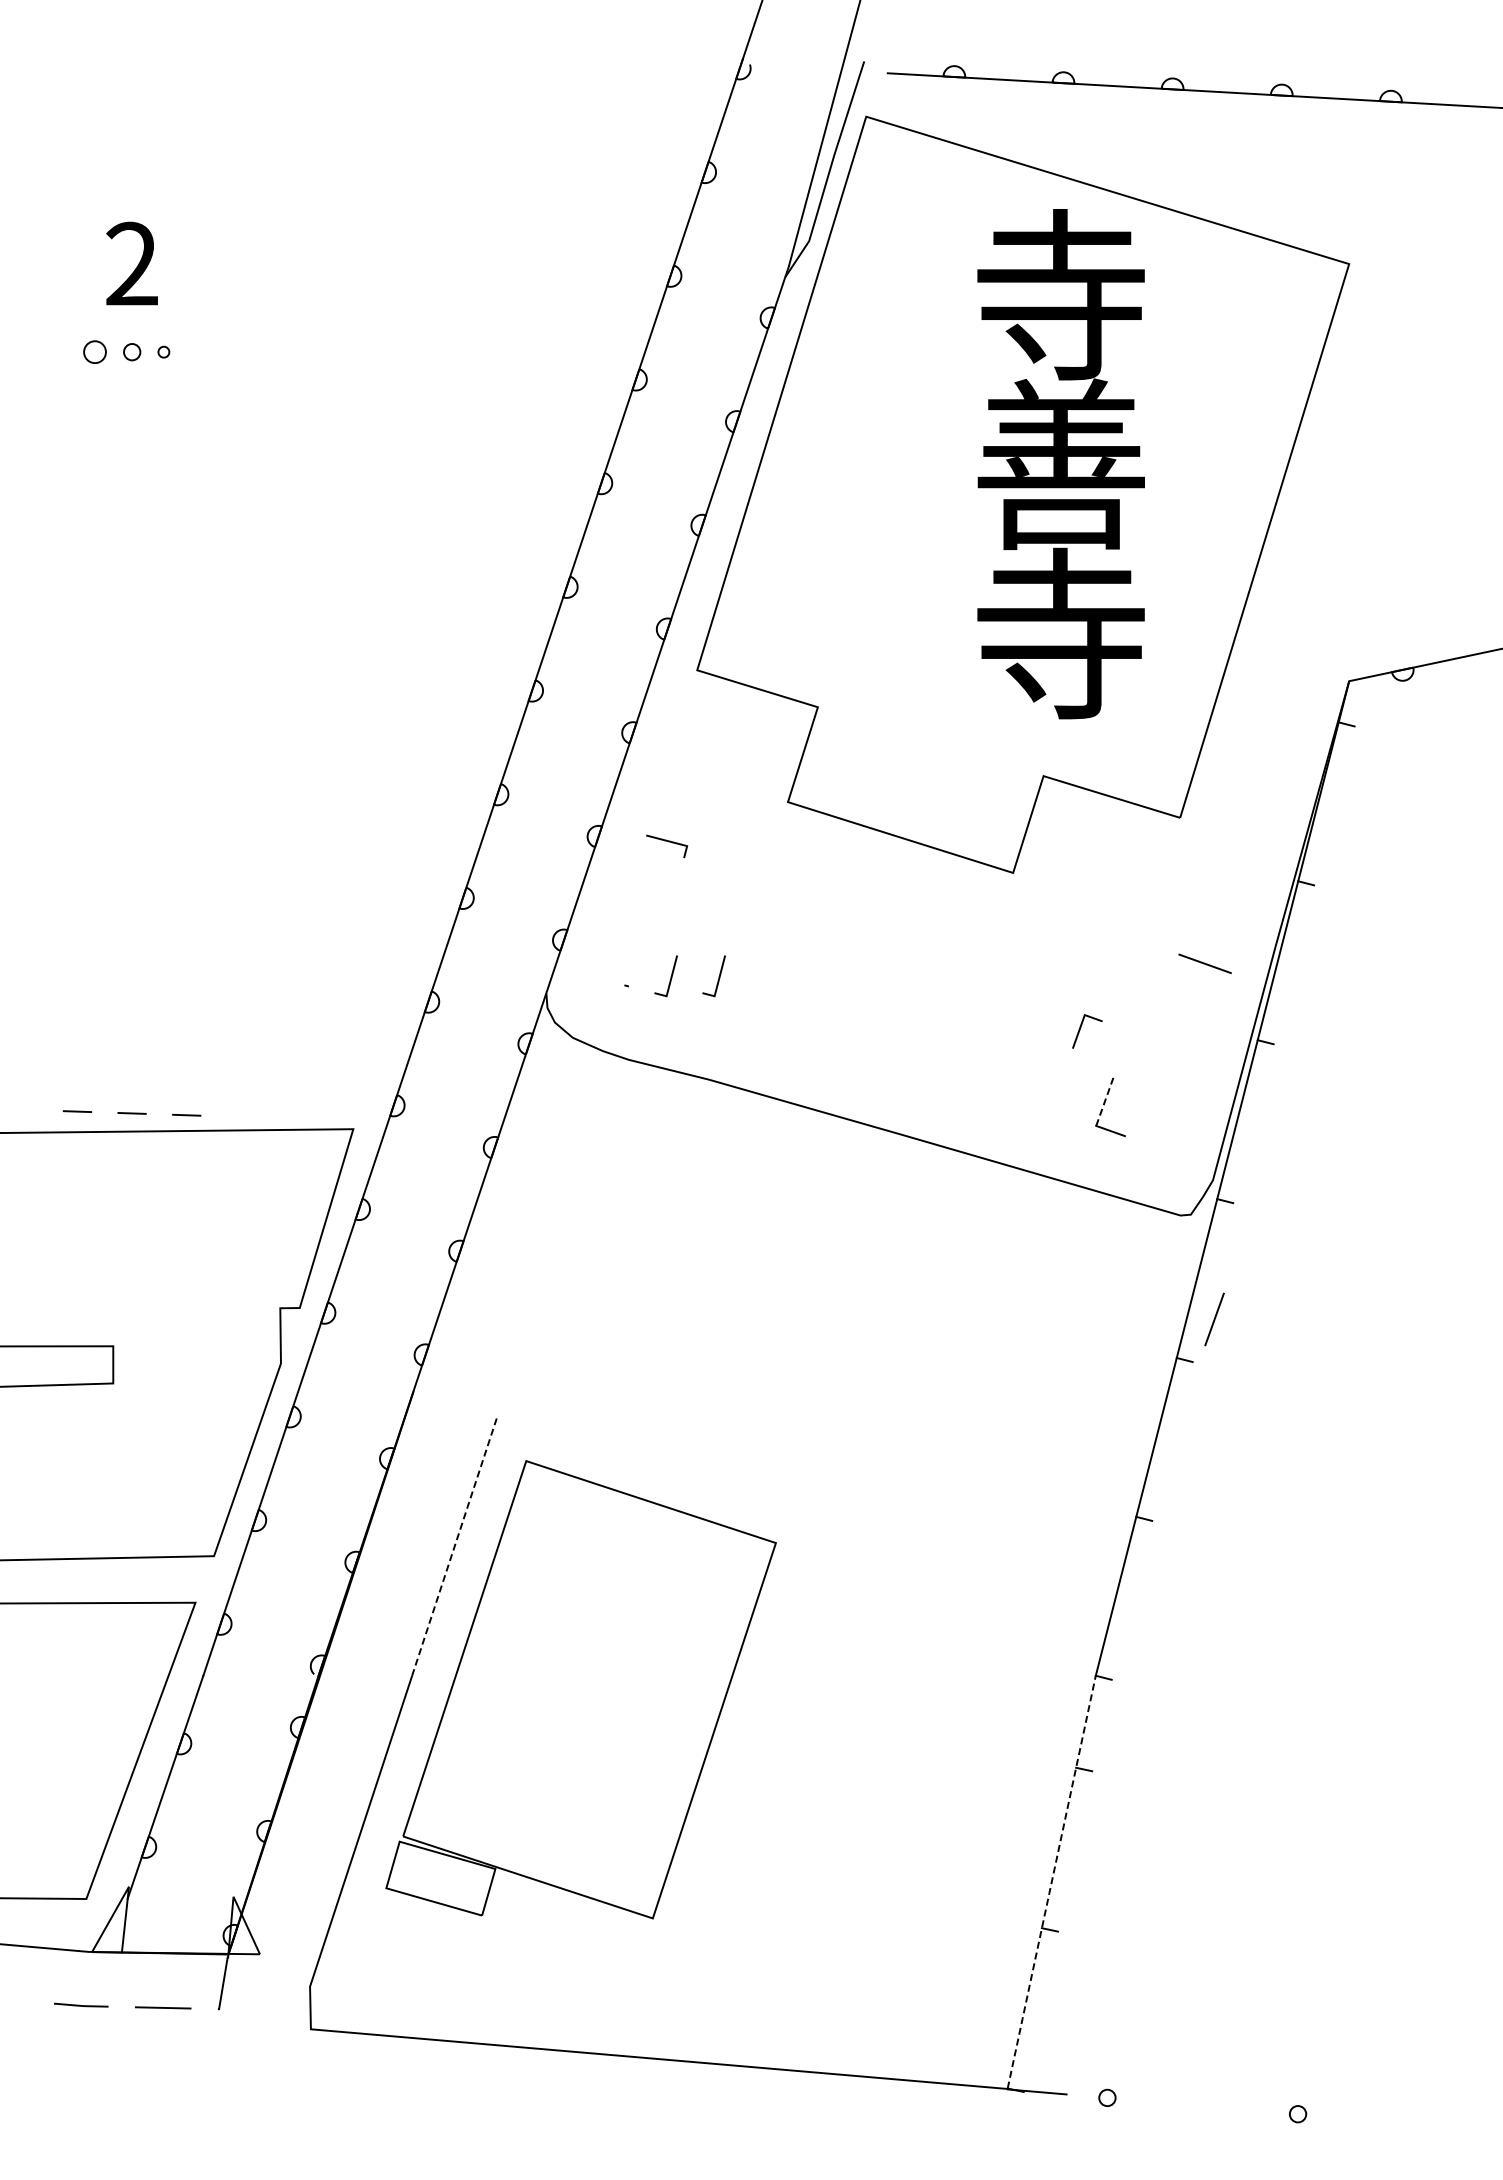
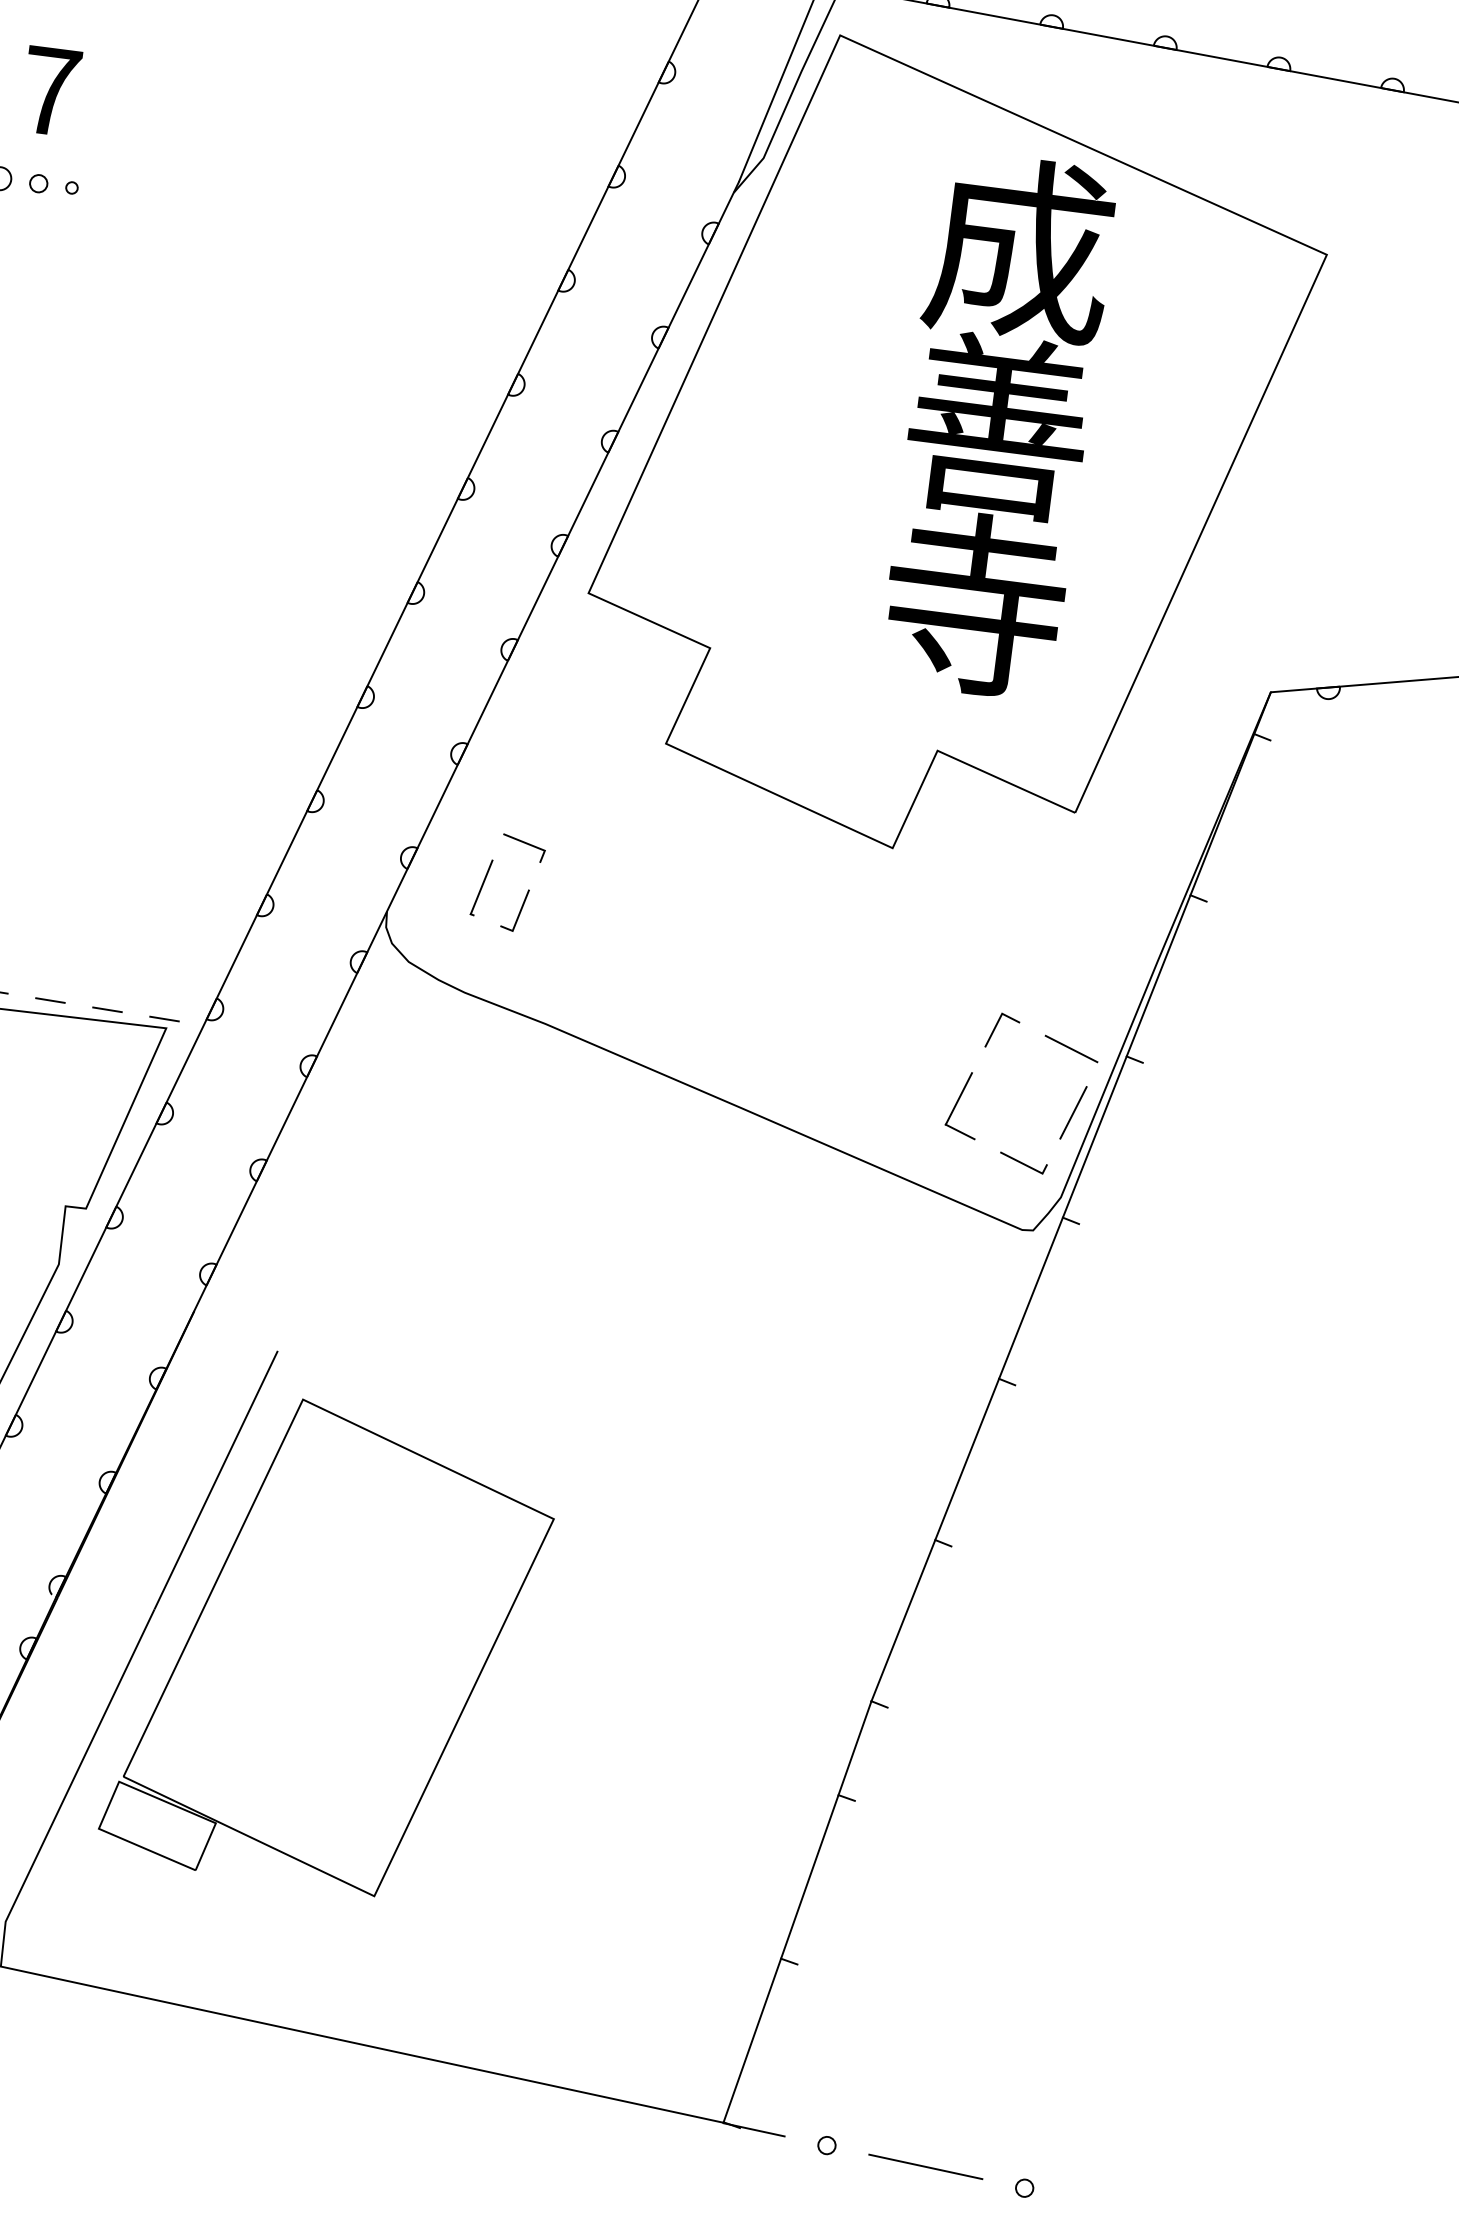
text: (132, 263) -> (50, 90), 2 -> 7
text: (1060, 295) -> (1019, 248), 寺 -> 成
line: (668, 842) -> (525, 844), moved
line: (632, 958) -> (481, 886), added
line: (1204, 963) -> (1070, 1048), moved
line: (718, 976) -> (569, 917), removed
line: (1080, 1030) -> (995, 1029), moved
line: (1105, 1099) -> (959, 1098), dashed -> solid
line: (241, 1116) -> (50, 999), added
line: (295, 1118) -> (107, 1009), added
line: (350, 1120) -> (164, 1018), added
line: (1173, 1152) -> (1023, 1162), added
line: (1214, 1319) -> (1073, 1112), moved
line: (454, 1547) -> (216, 1480), dashed -> solid
line: (1051, 1881) -> (797, 1911), dashed -> solid
line: (1202, 2105) -> (925, 2166), added

